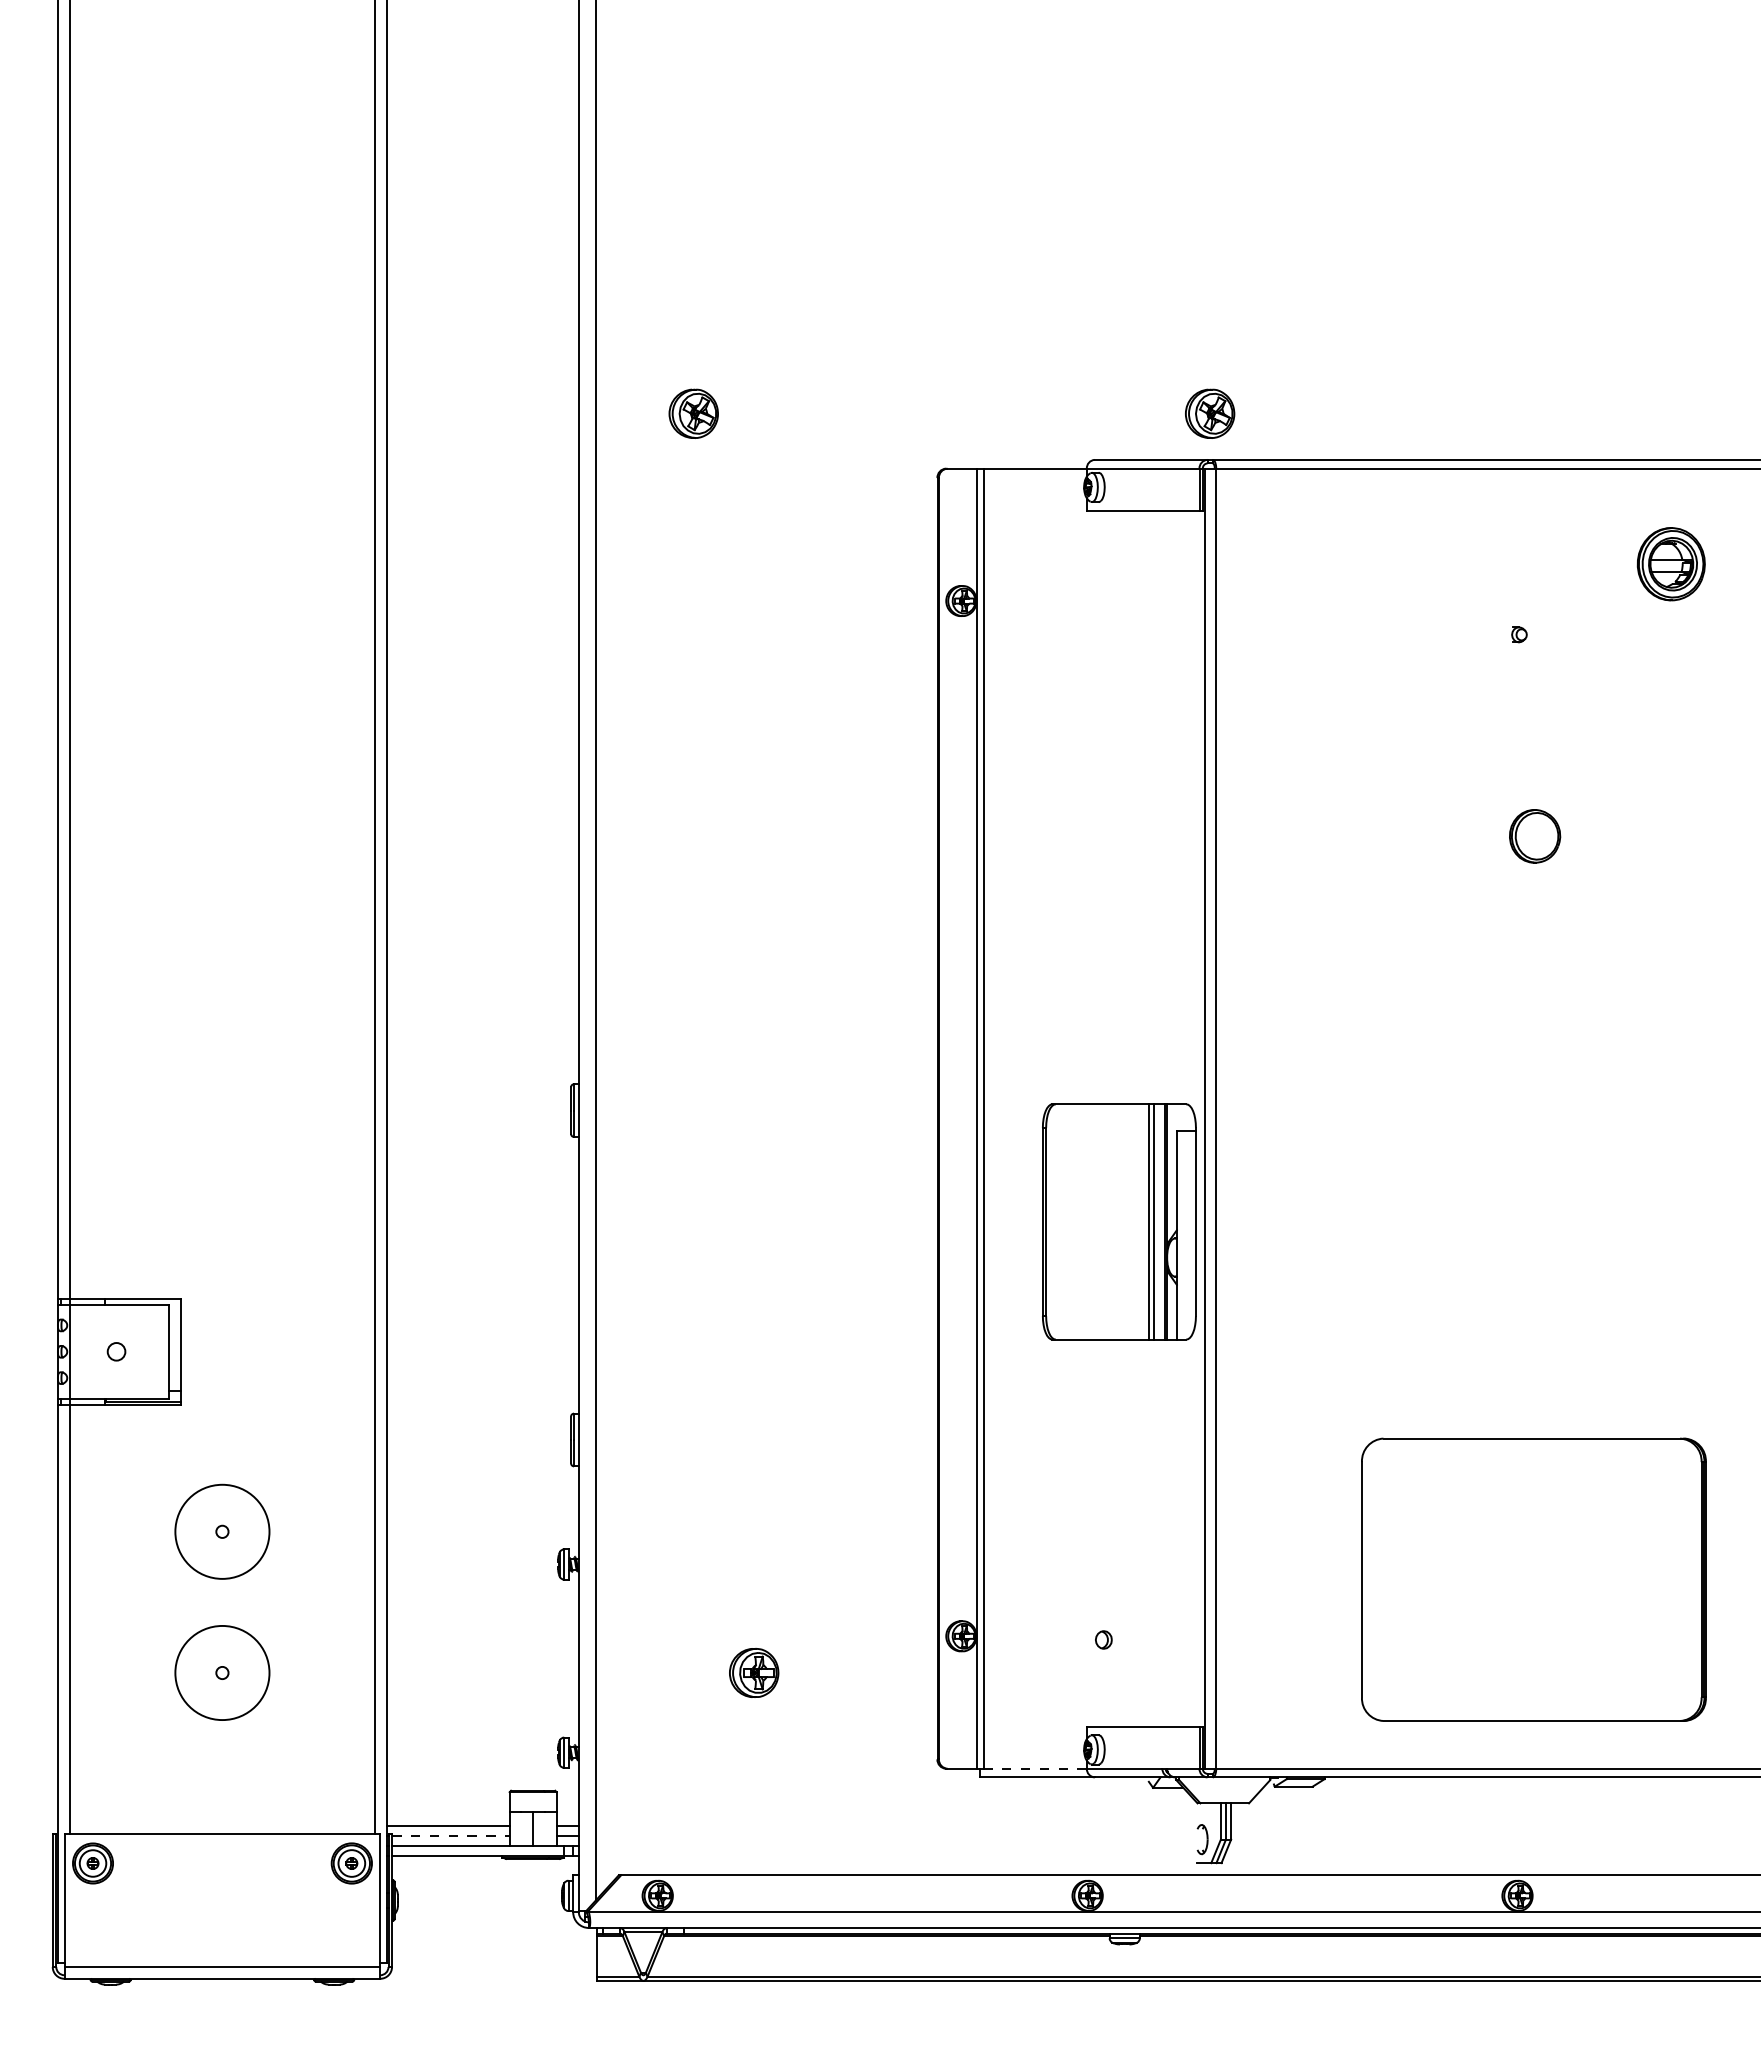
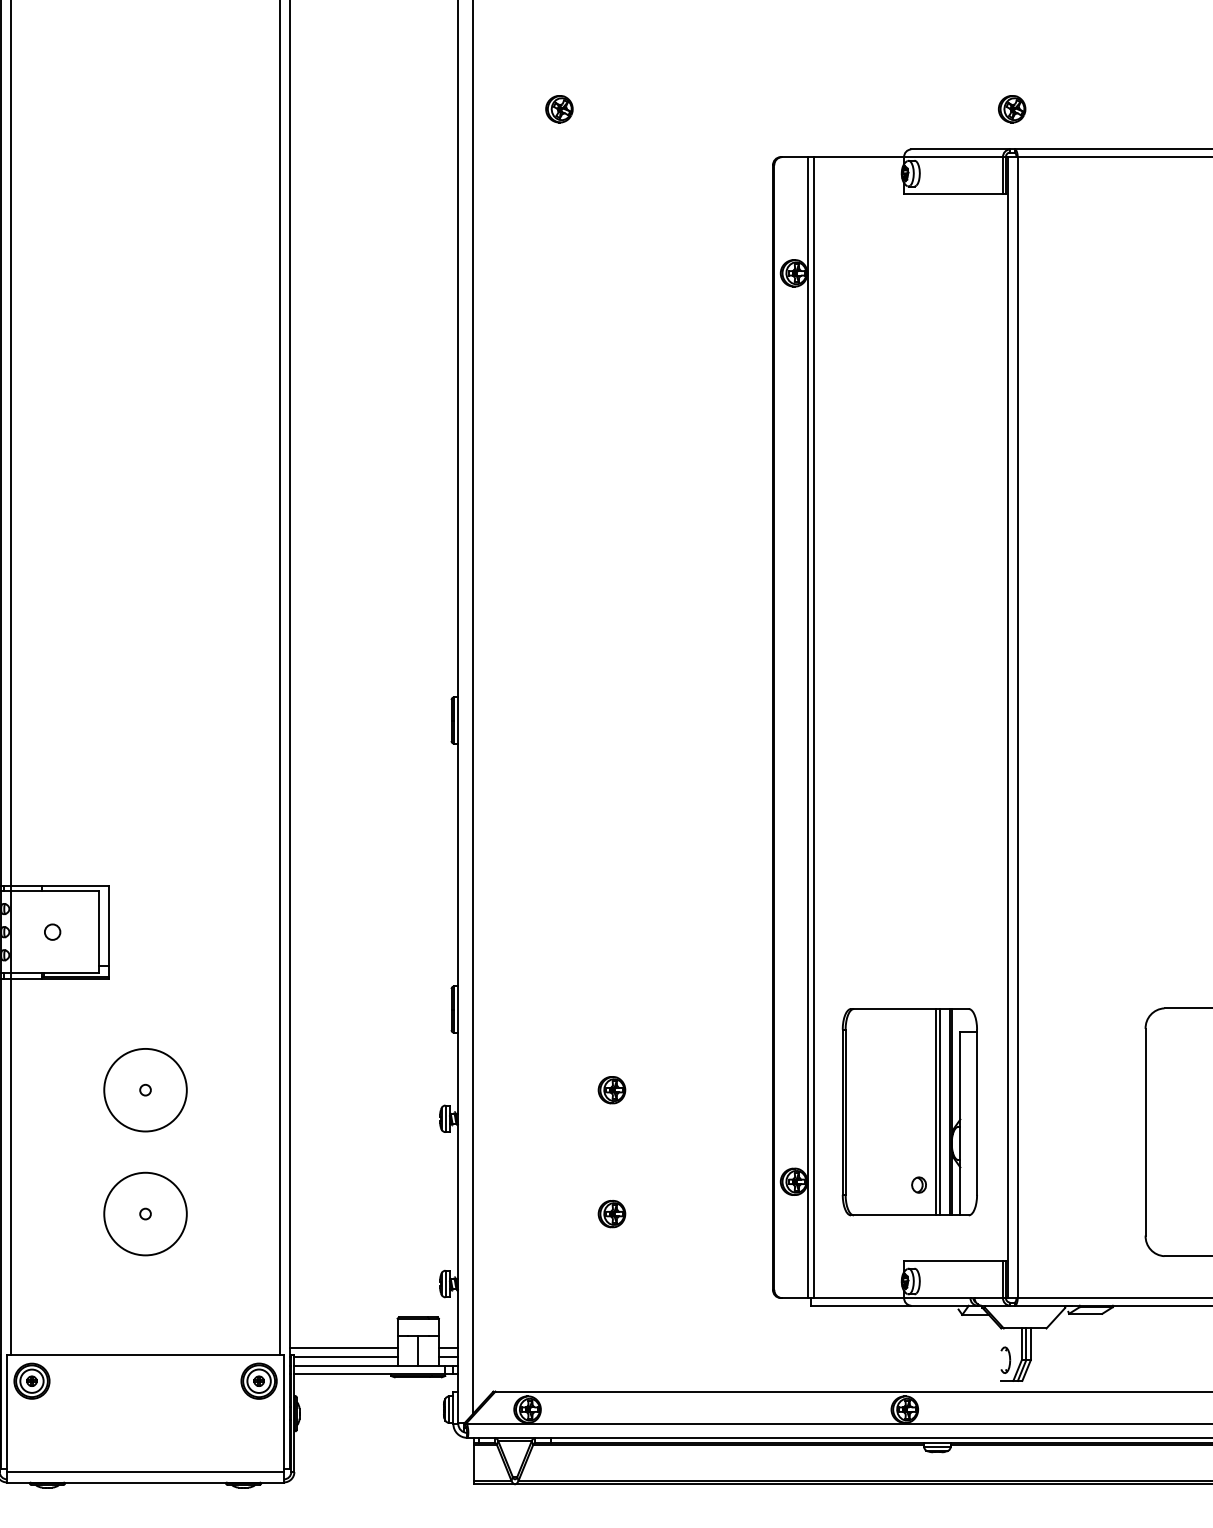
part: (694, 414) -> (559, 109), size x0.62
part: (1209, 414) -> (1011, 109), size x0.62
part: (1119, 1221) -> (910, 1111), moved
part: (753, 1531) -> (611, 1089), added
part: (753, 1672) -> (611, 1213), size x0.62
line: (1034, 1768) -> (858, 1297), dashed -> solid
line: (450, 1836) -> (345, 1357), dashed -> solid

